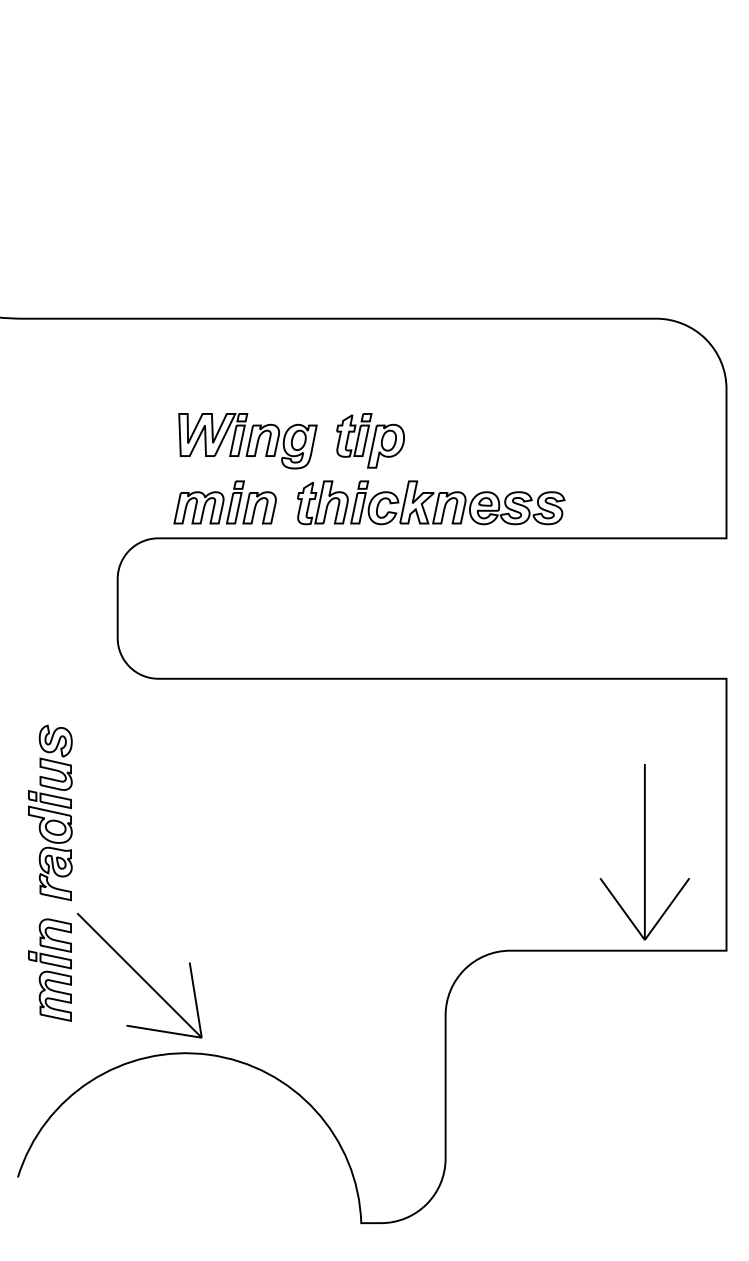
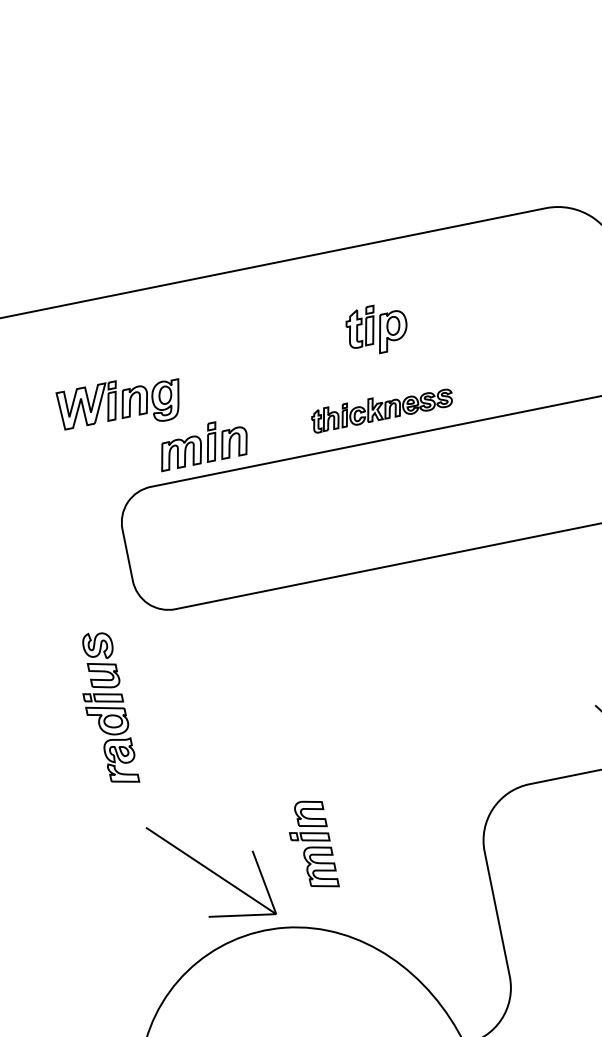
part: (370, 440) -> (377, 329), moved
part: (247, 441) -> (120, 405), moved
part: (431, 502) -> (382, 407), size x0.6
part: (50, 812) -> (105, 709), moved
part: (49, 969) -> (311, 845), moved

